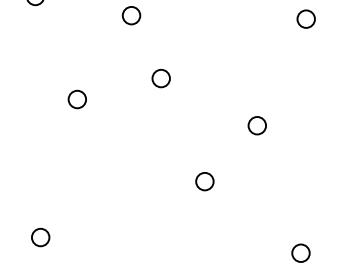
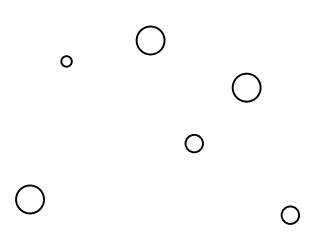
circle: (160, 78) -> (149, 40), size x1.6
circle: (76, 99) -> (65, 61), size x0.6
circle: (257, 125) -> (246, 87), size x1.6
circle: (40, 237) -> (29, 199), size x1.6

